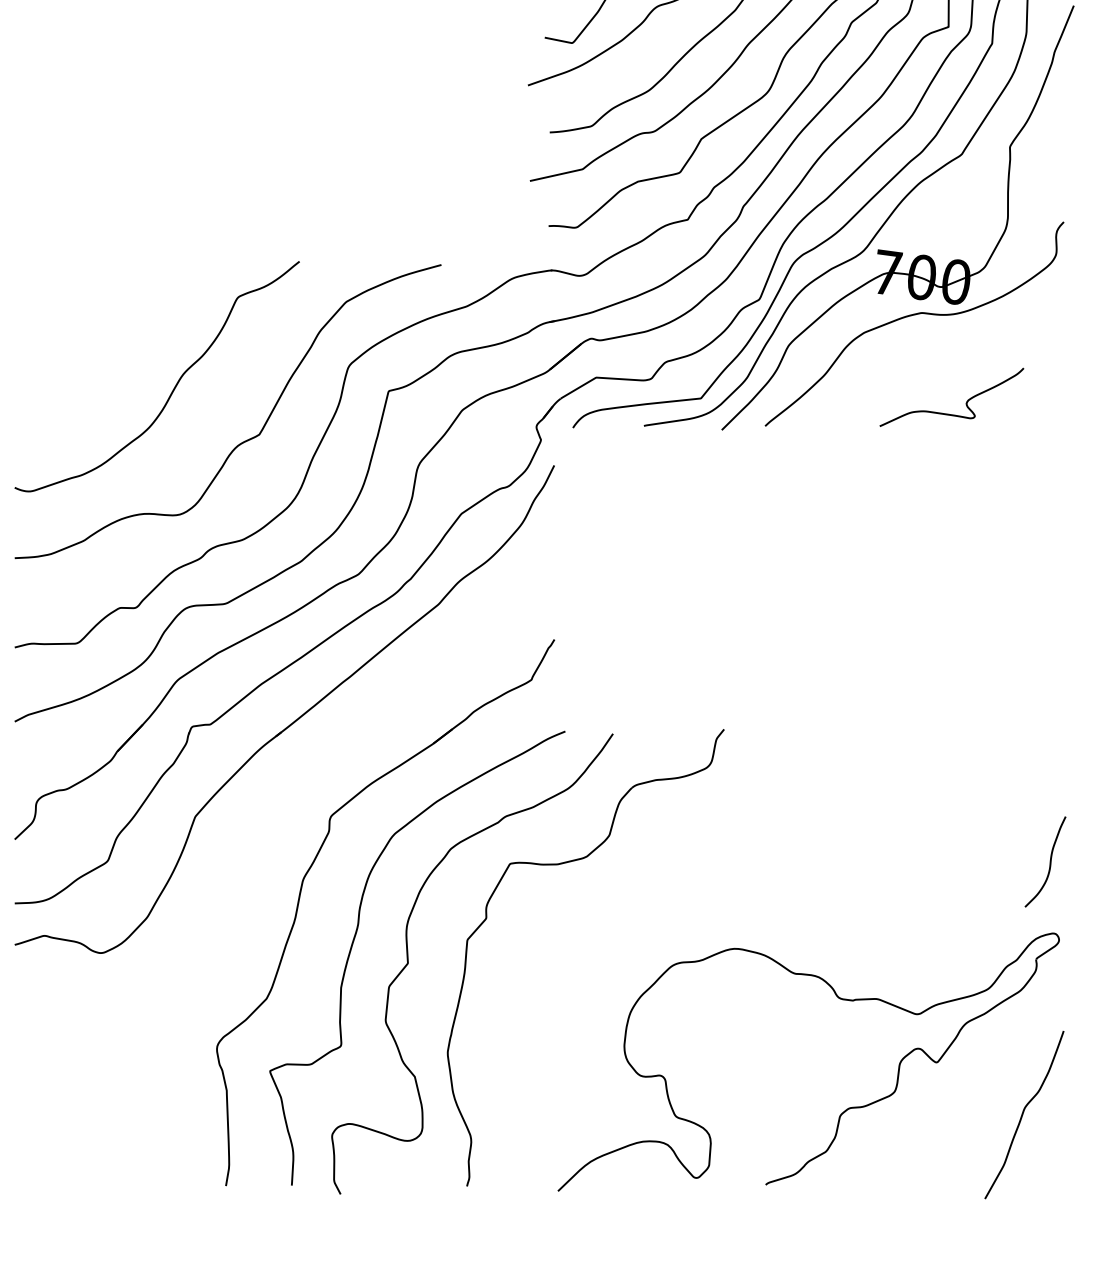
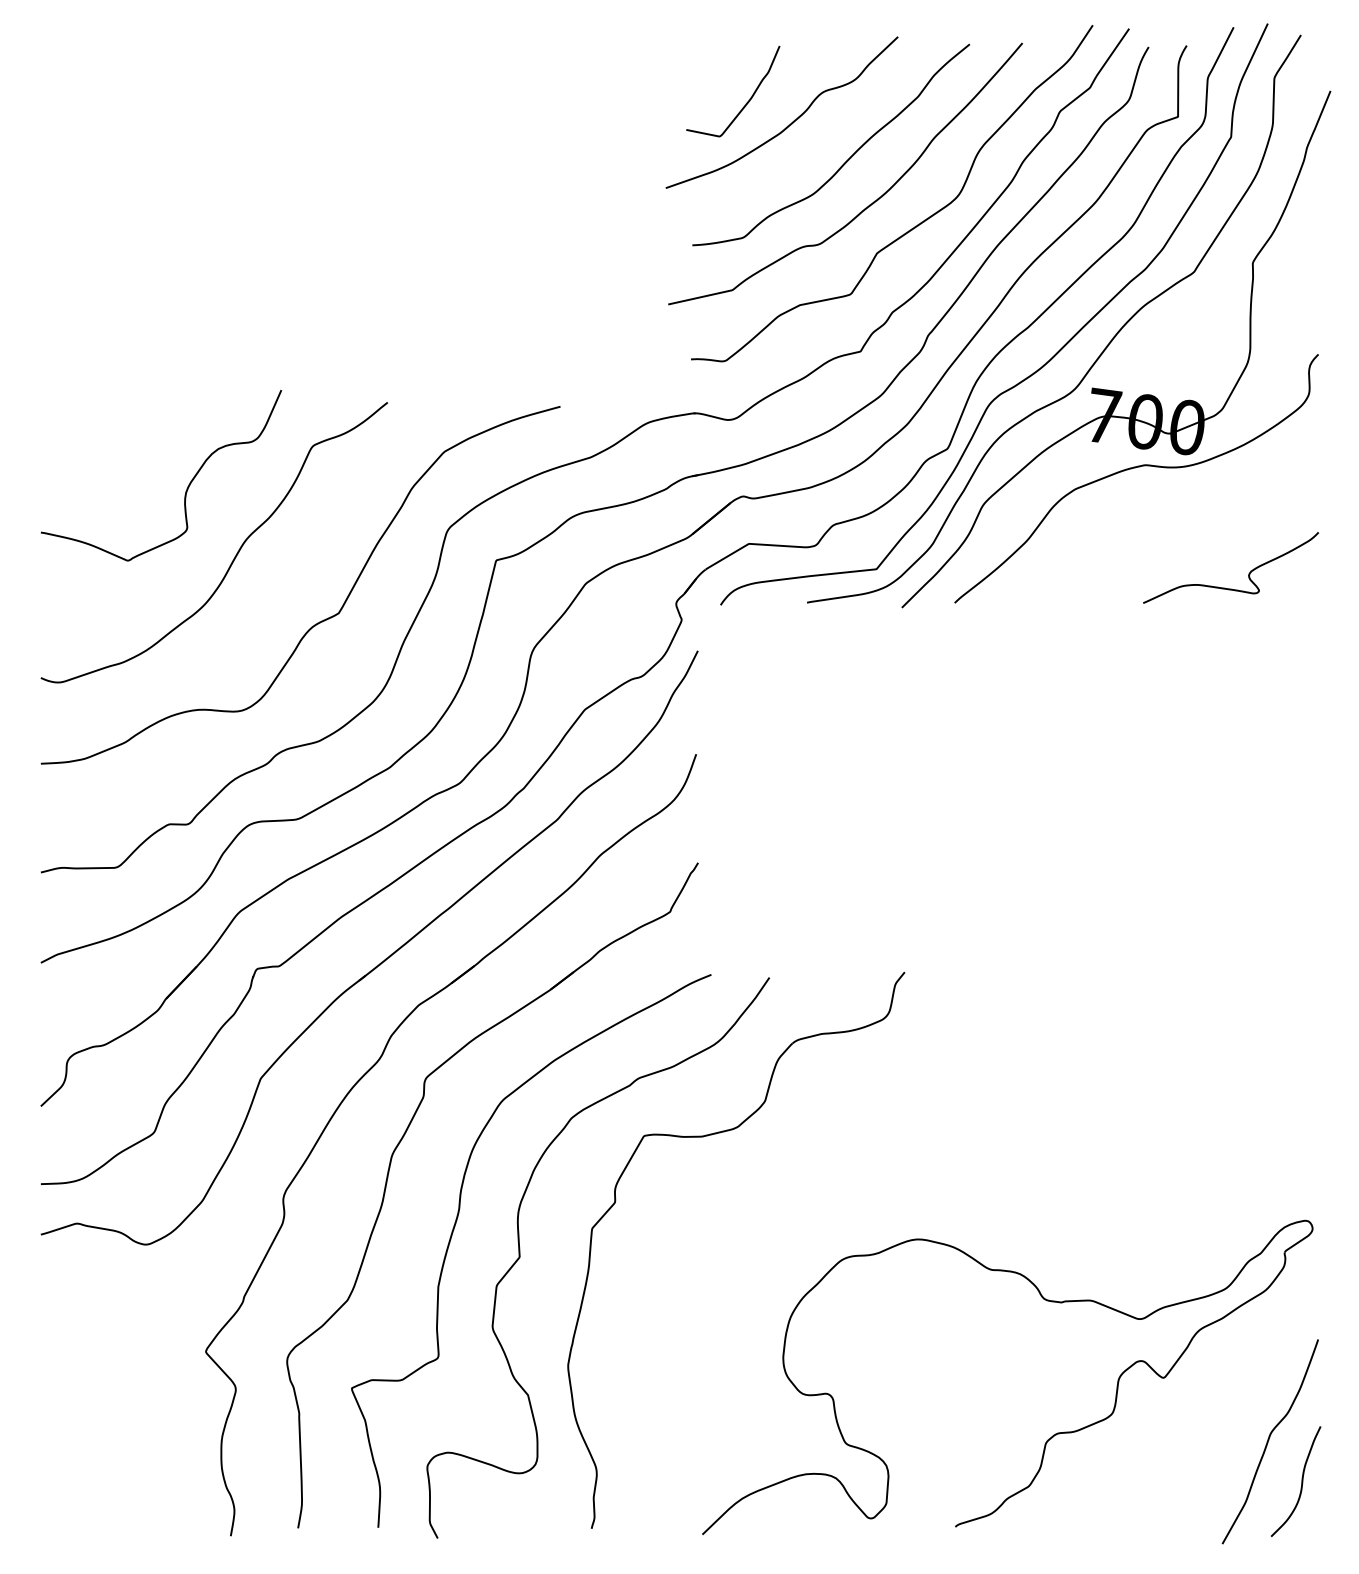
curve: (134, 332) -> (186, 488), added
curve: (966, 401) -> (1248, 573), moved
part: (287, 807) -> (373, 1067), added
curve: (1049, 861) -> (1301, 1481), moved

